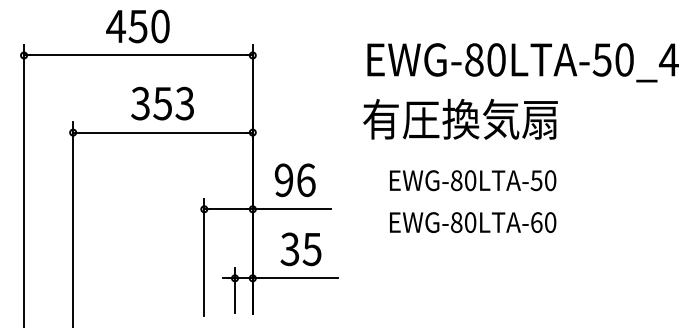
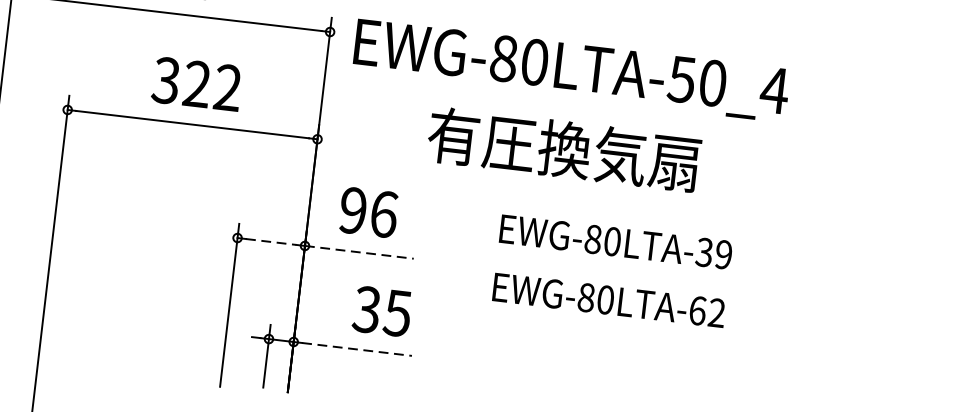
text: (522, 62) -> (570, 70), moved
text: (173, 103) -> (211, 85), 353 -> 322
text: (460, 119) -> (564, 149), moved
text: (543, 180) -> (714, 253), EWG-80LTA-50 -> EWG-80LTA-39
line: (229, 209) -> (272, 242), solid -> dashed
line: (292, 209) -> (360, 252), solid -> dashed
text: (550, 222) -> (716, 312), EWG-80LTA-60 -> EWG-80LTA-62
text: (300, 249) -> (381, 311), moved
line: (298, 278) -> (357, 349), solid -> dashed

